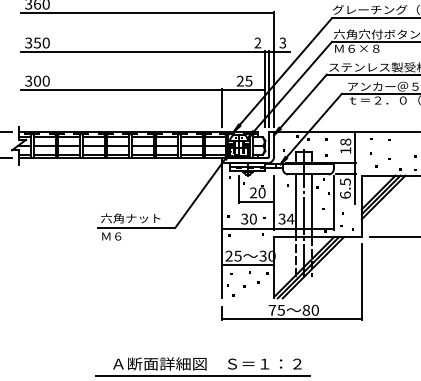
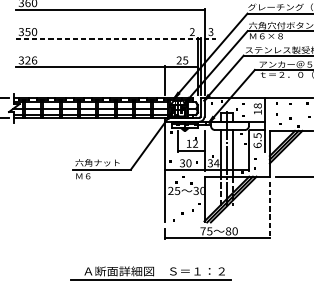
line: (155, 52) -> (115, 39), solid -> dashed
text: (41, 80) -> (30, 59), 300 -> 326
text: (257, 192) -> (192, 143), 20 -> 12
line: (247, 265) -> (184, 197), removed
line: (361, 282) -> (269, 210), solid -> dashed

